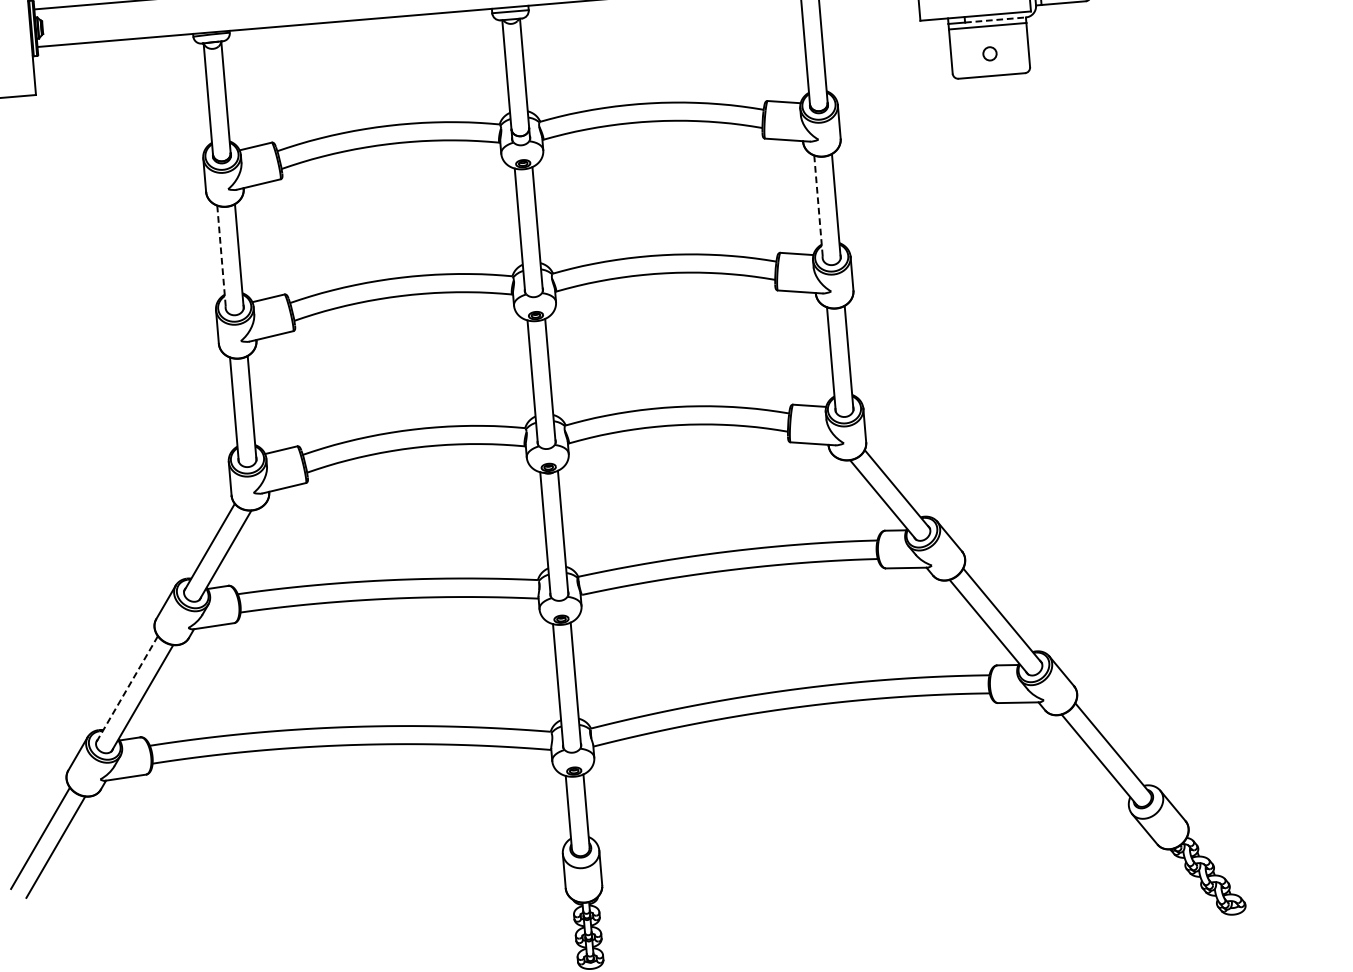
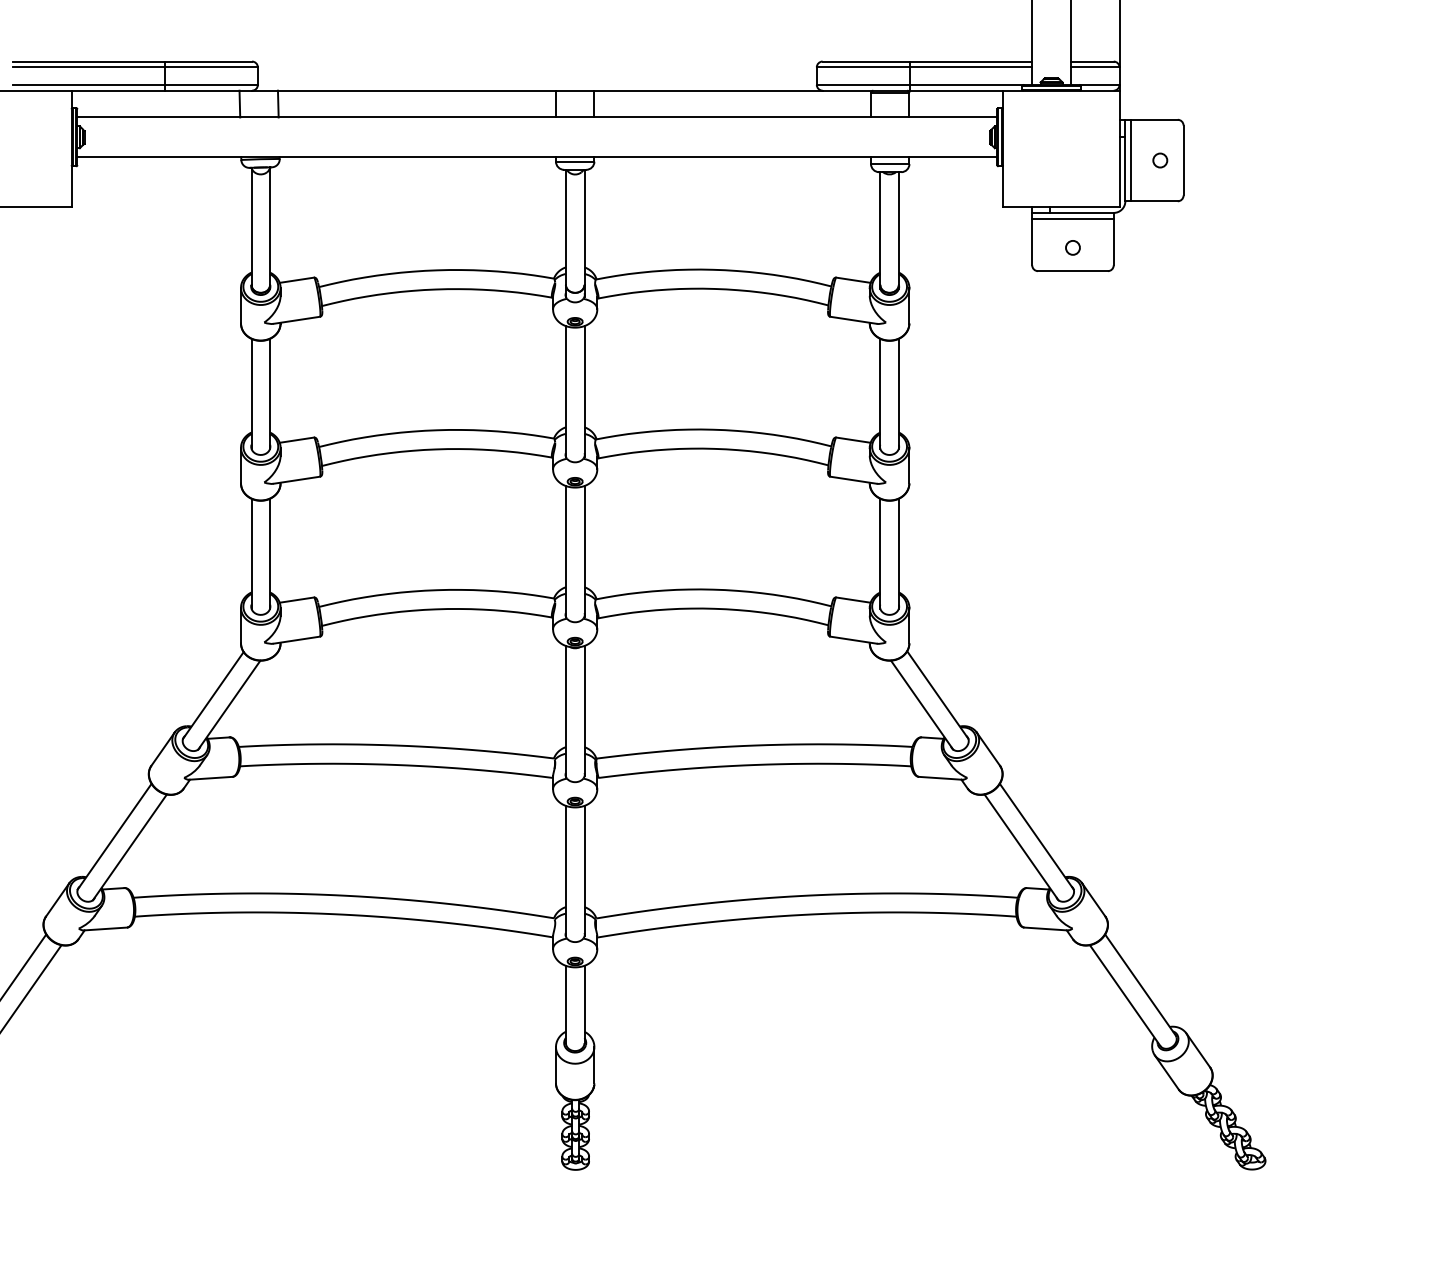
line: (996, 19) -> (1082, 212), dashed -> solid
line: (818, 207) -> (880, 393), dashed -> solid
line: (221, 257) -> (251, 393), dashed -> solid
line: (126, 690) -> (114, 837), dashed -> solid

